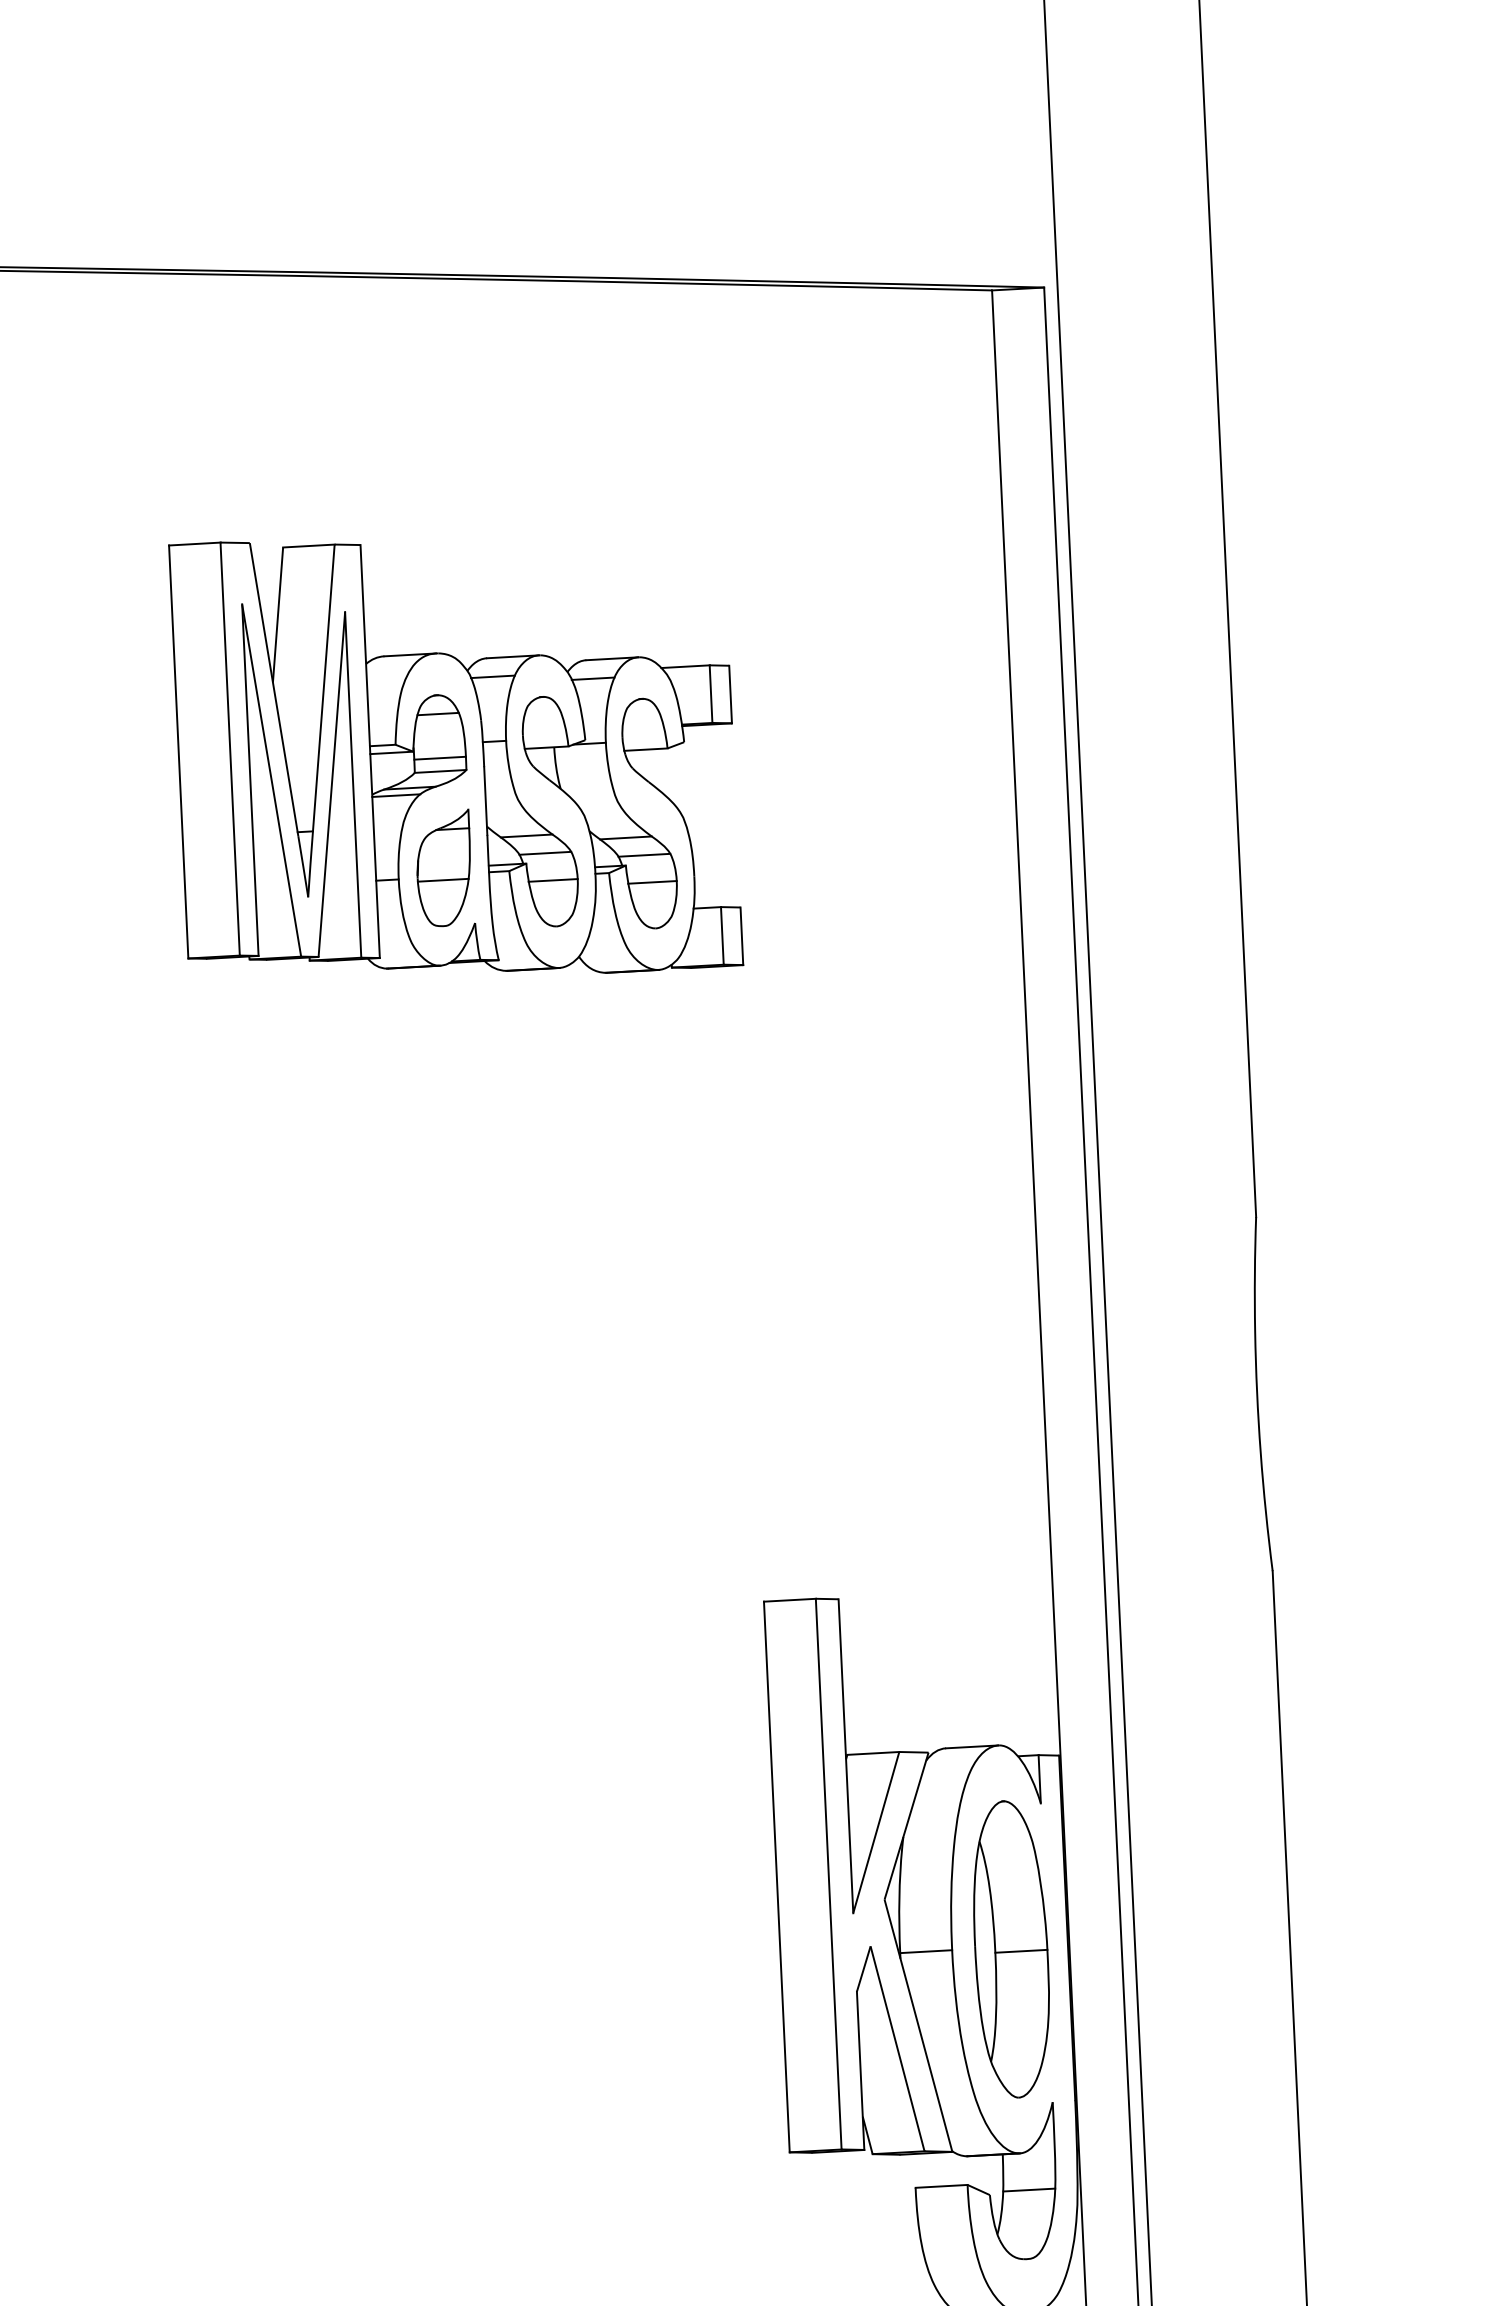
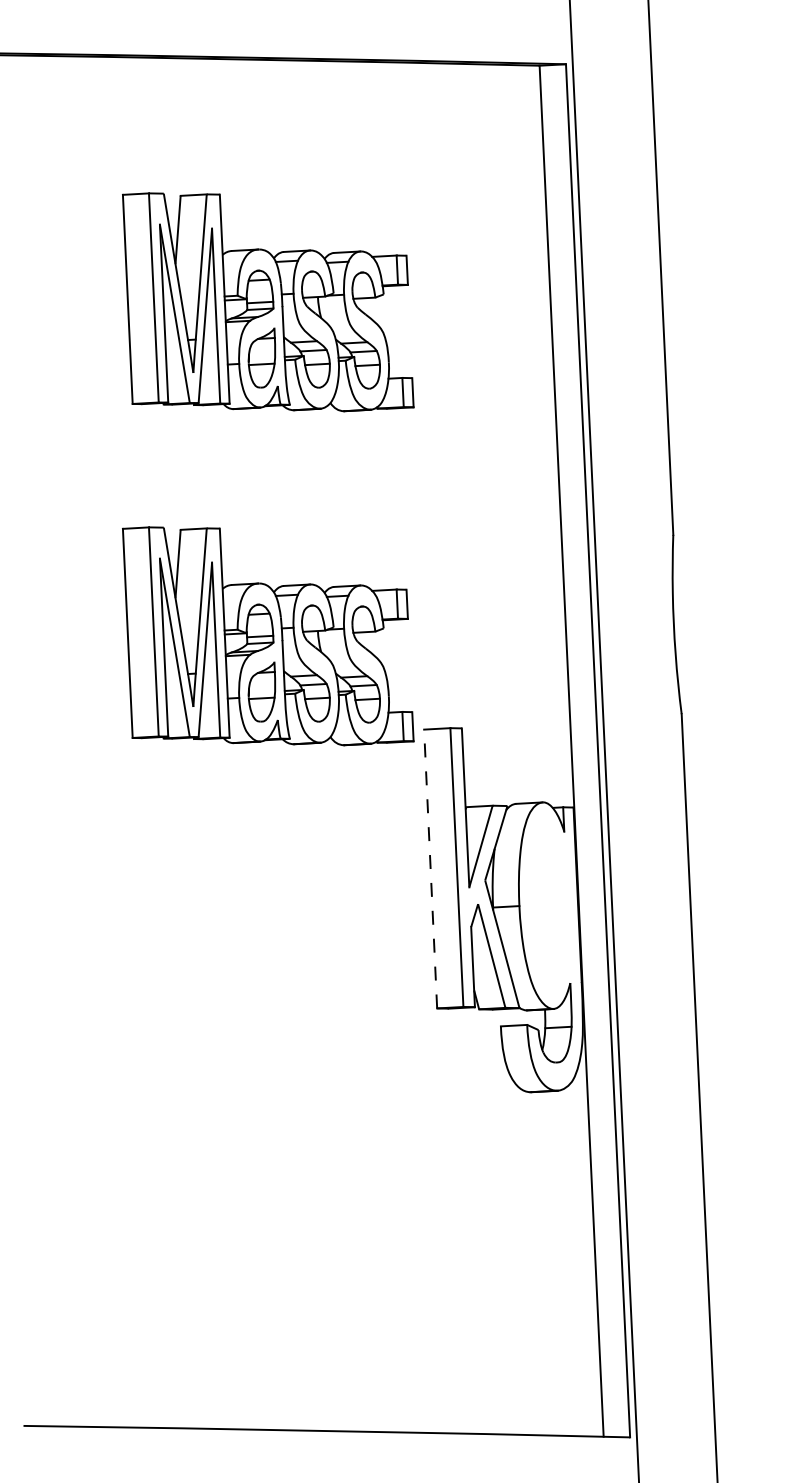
part: (456, 1417) -> (268, 636), added
line: (776, 1877) -> (430, 869), solid -> dashed
part: (1011, 1949) -> (549, 905), removed

